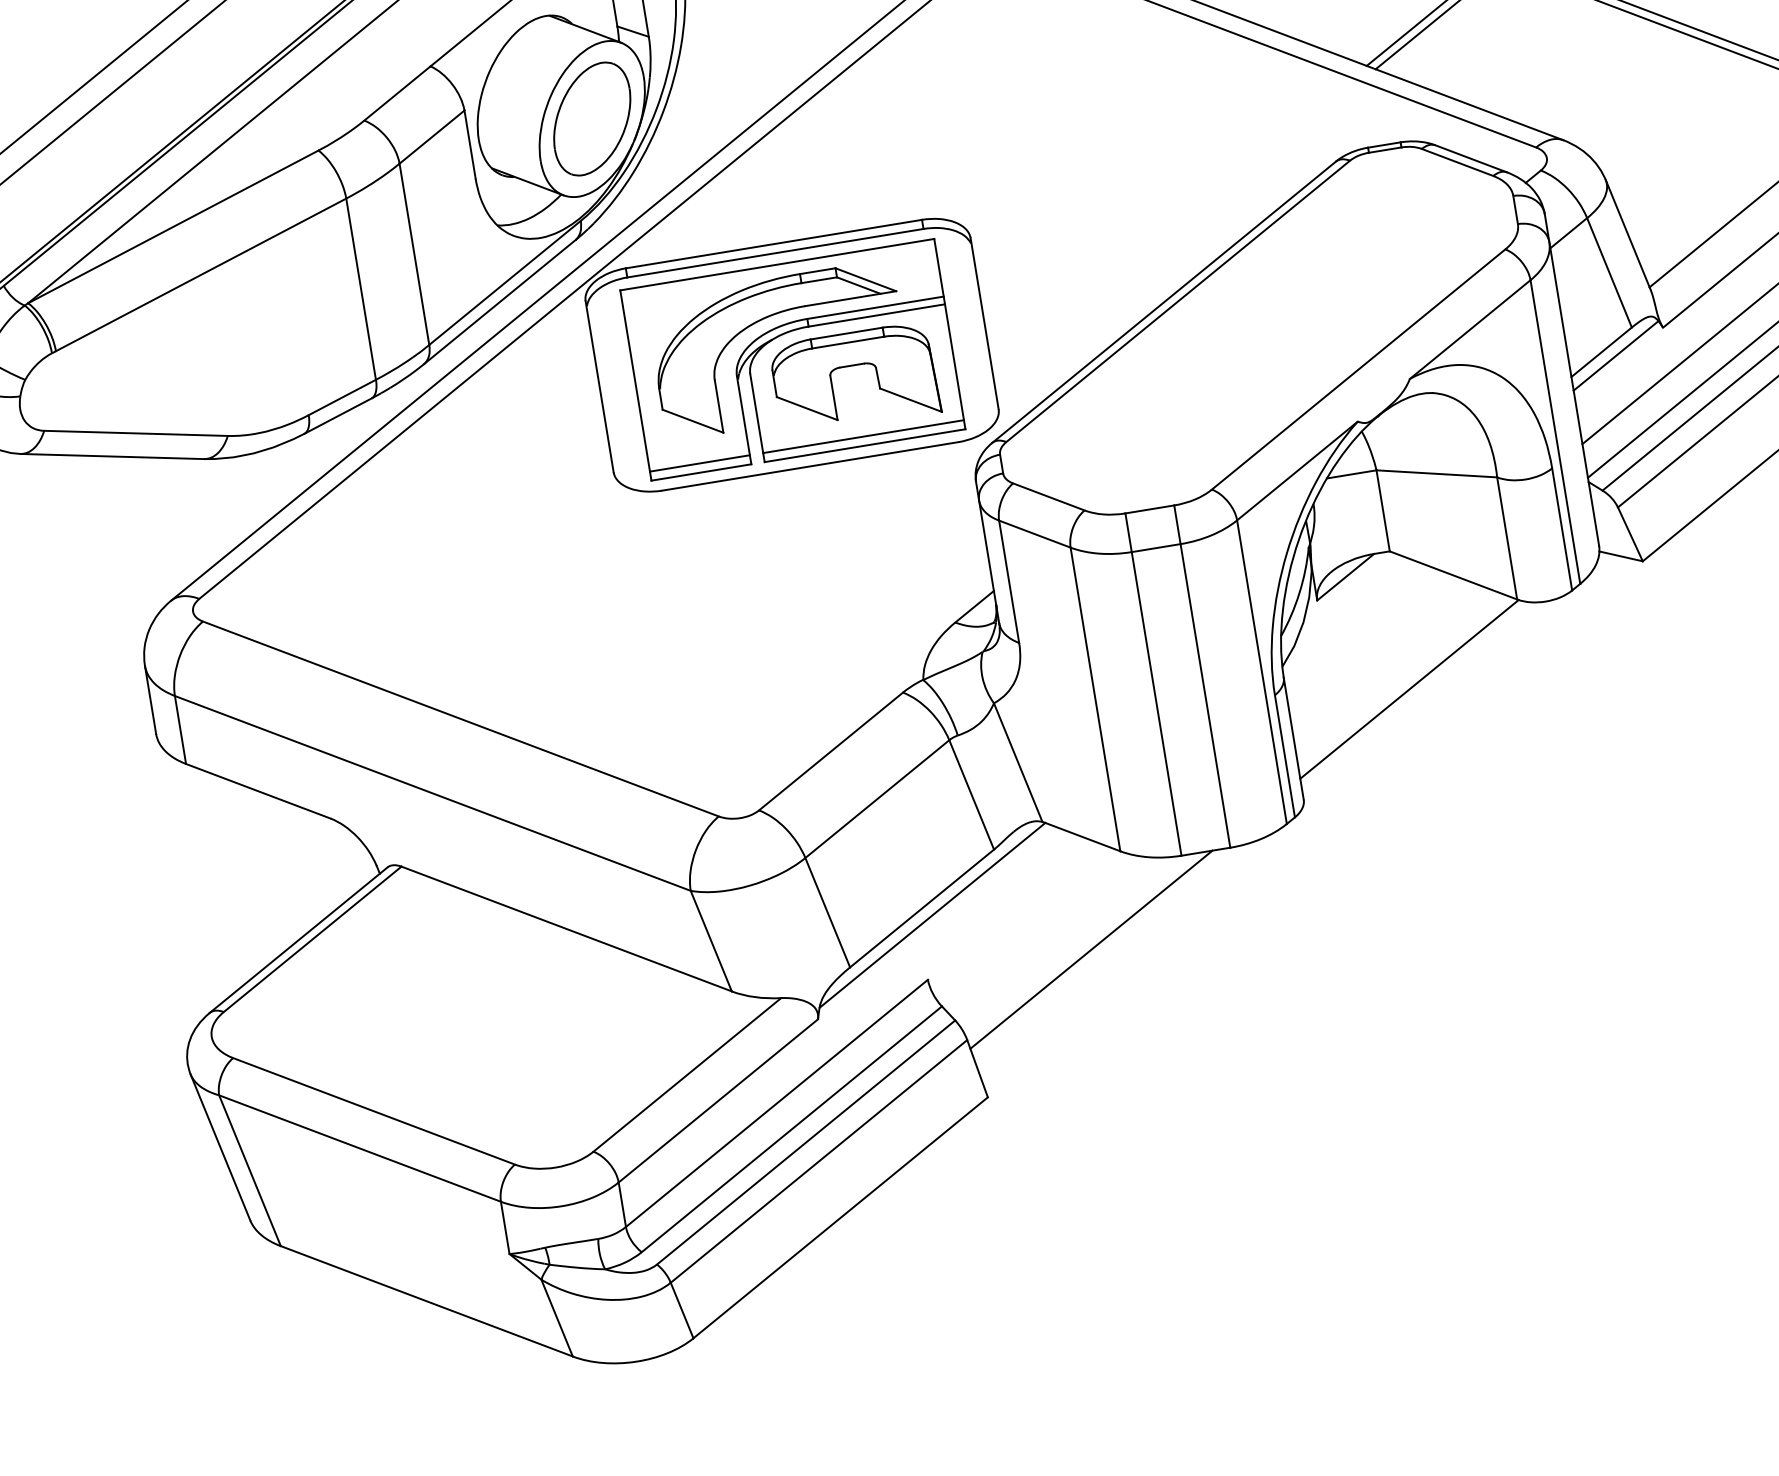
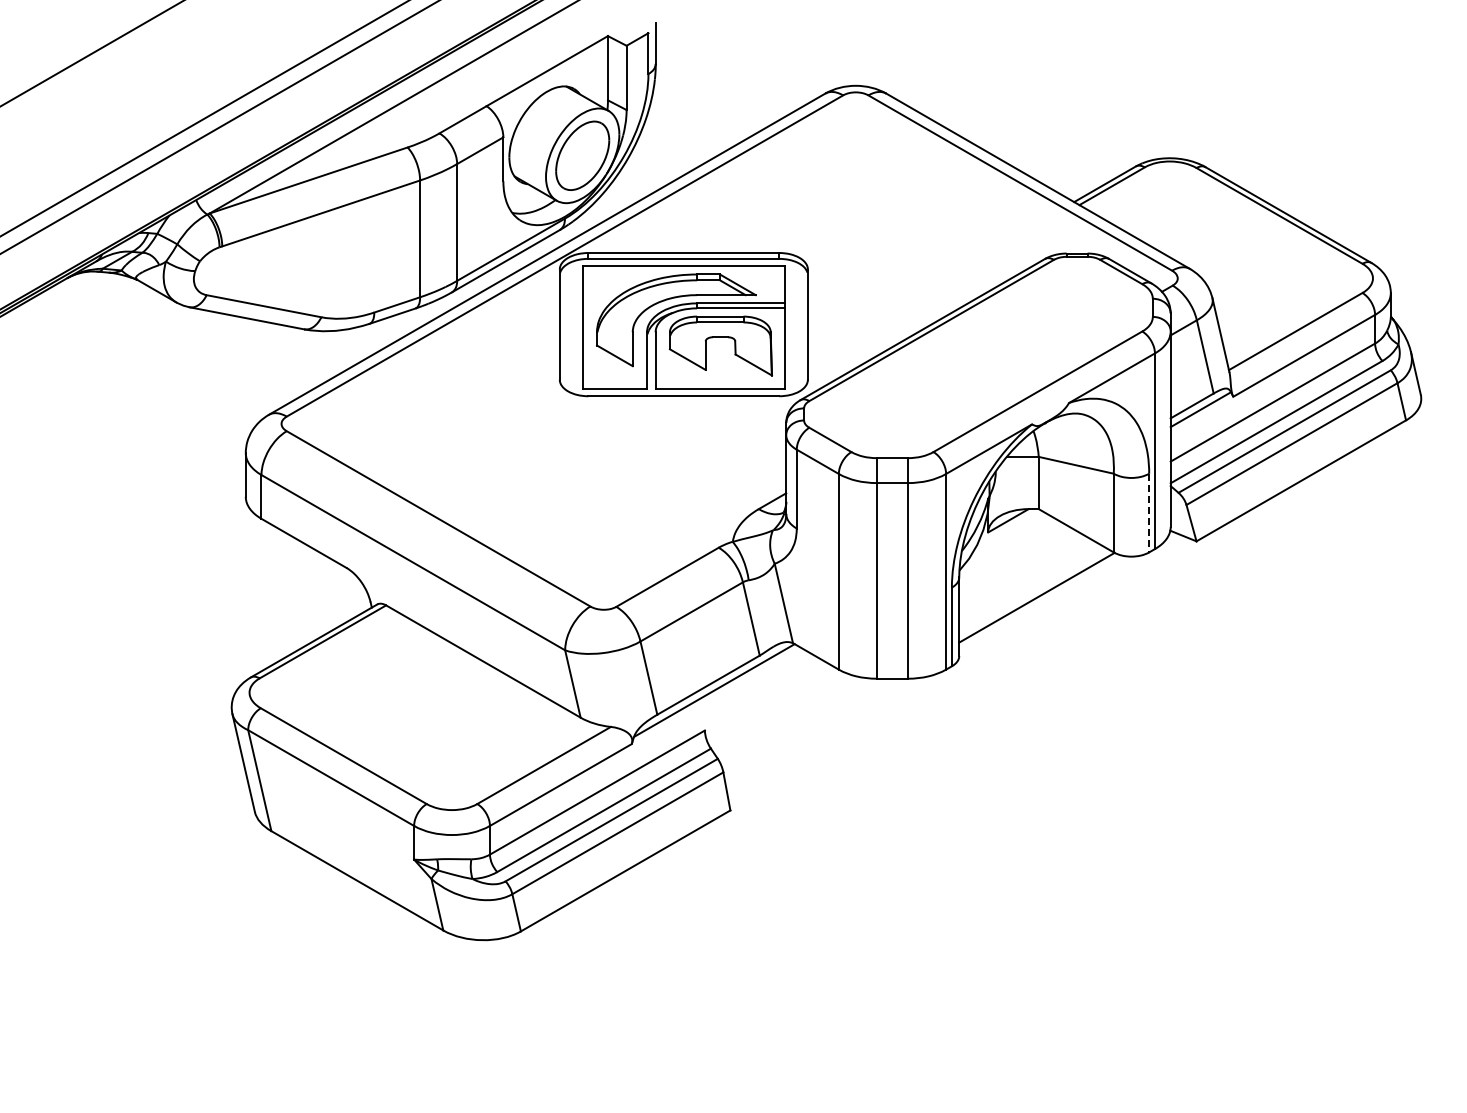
line: (863, 437) -> (720, 383), removed
line: (699, 464) -> (614, 383), removed
line: (1562, 530) -> (1149, 513), solid -> dashed
line: (1091, 949) -> (810, 728), removed

